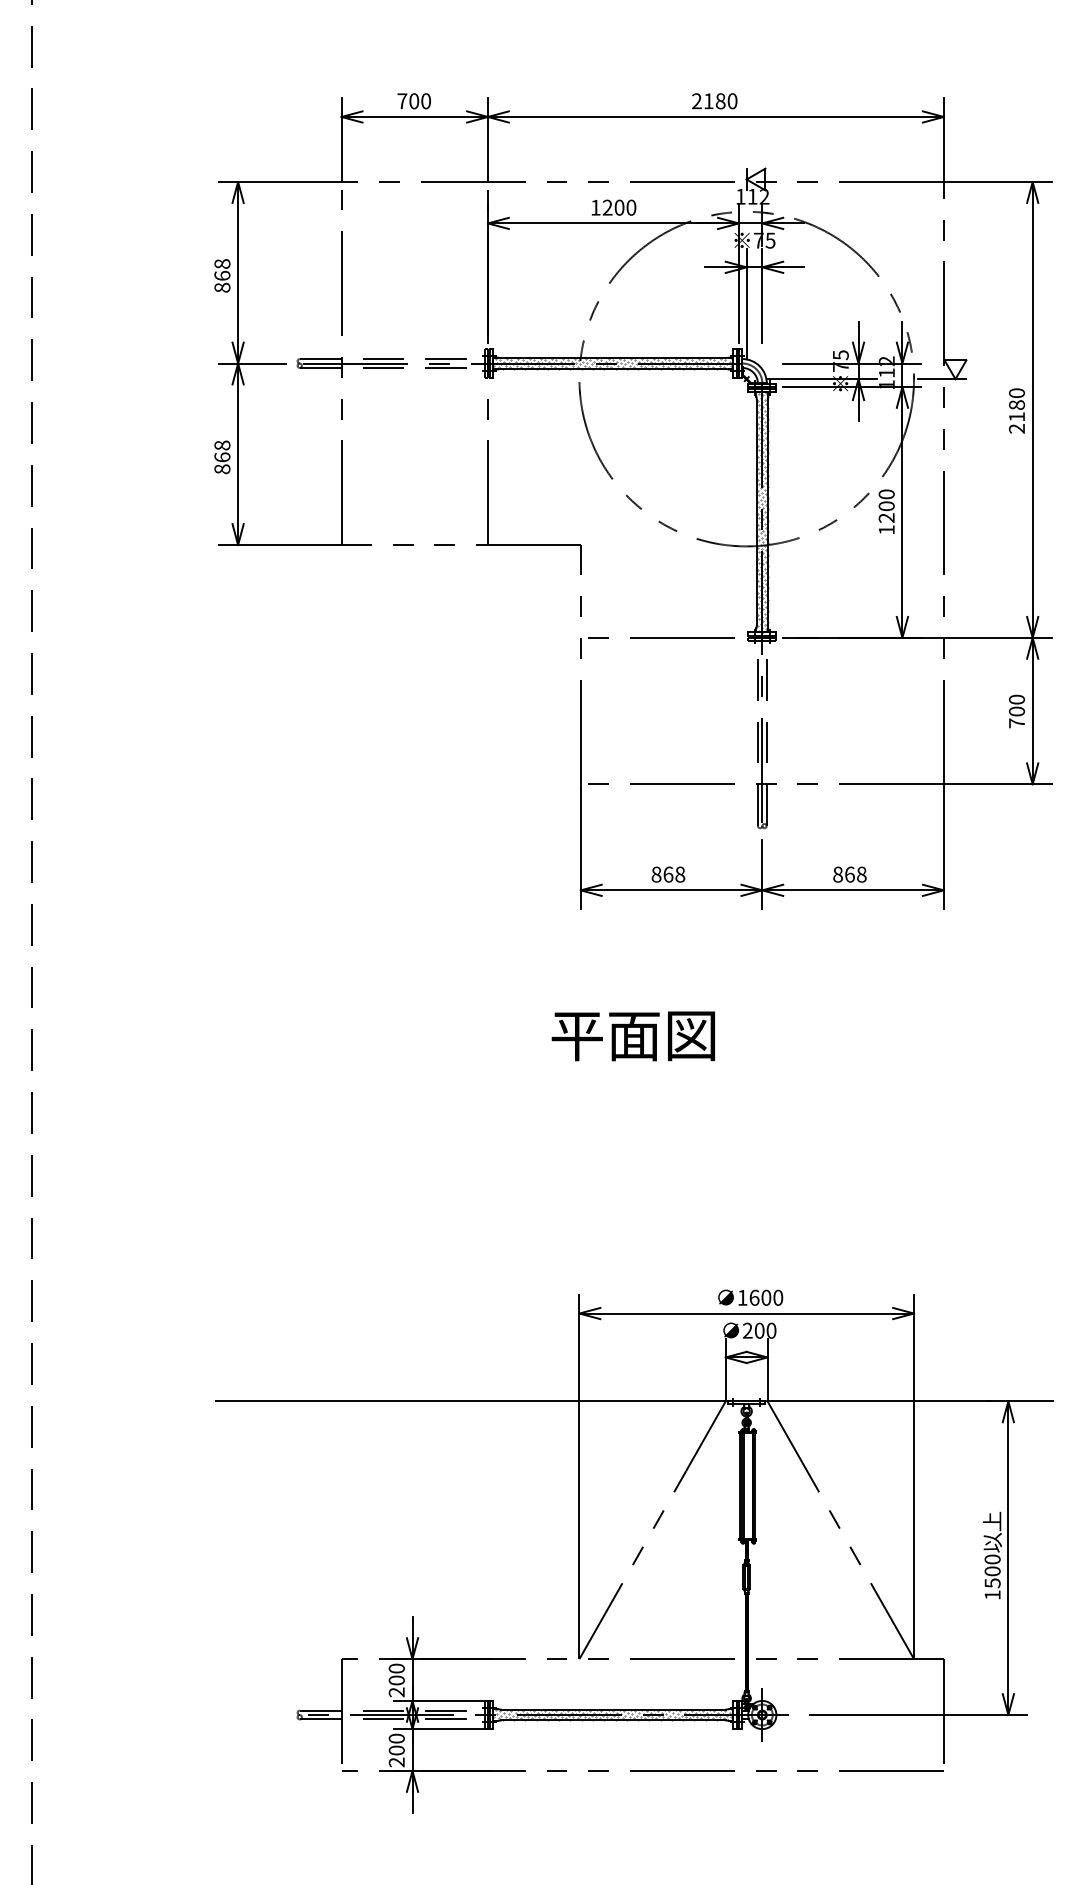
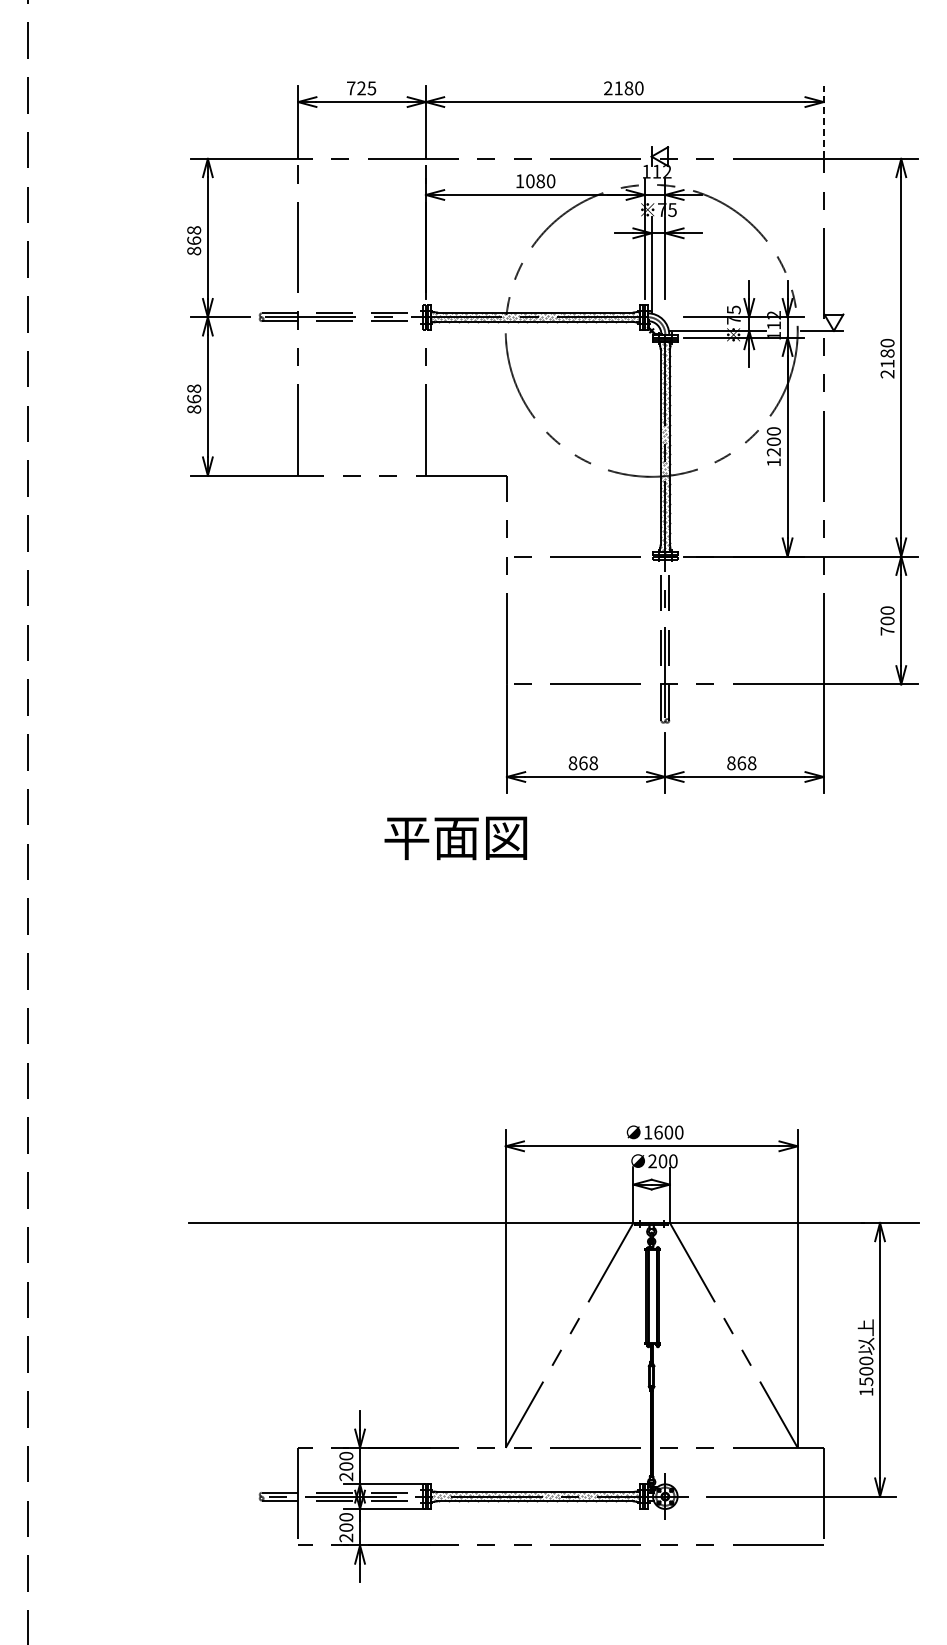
text: (419, 101) -> (366, 88), 700 -> 725
line: (943, 139) -> (823, 121), solid -> dashed
text: (613, 207) -> (535, 181), 1200 -> 1080
text: (633, 1036) -> (455, 838), moved

